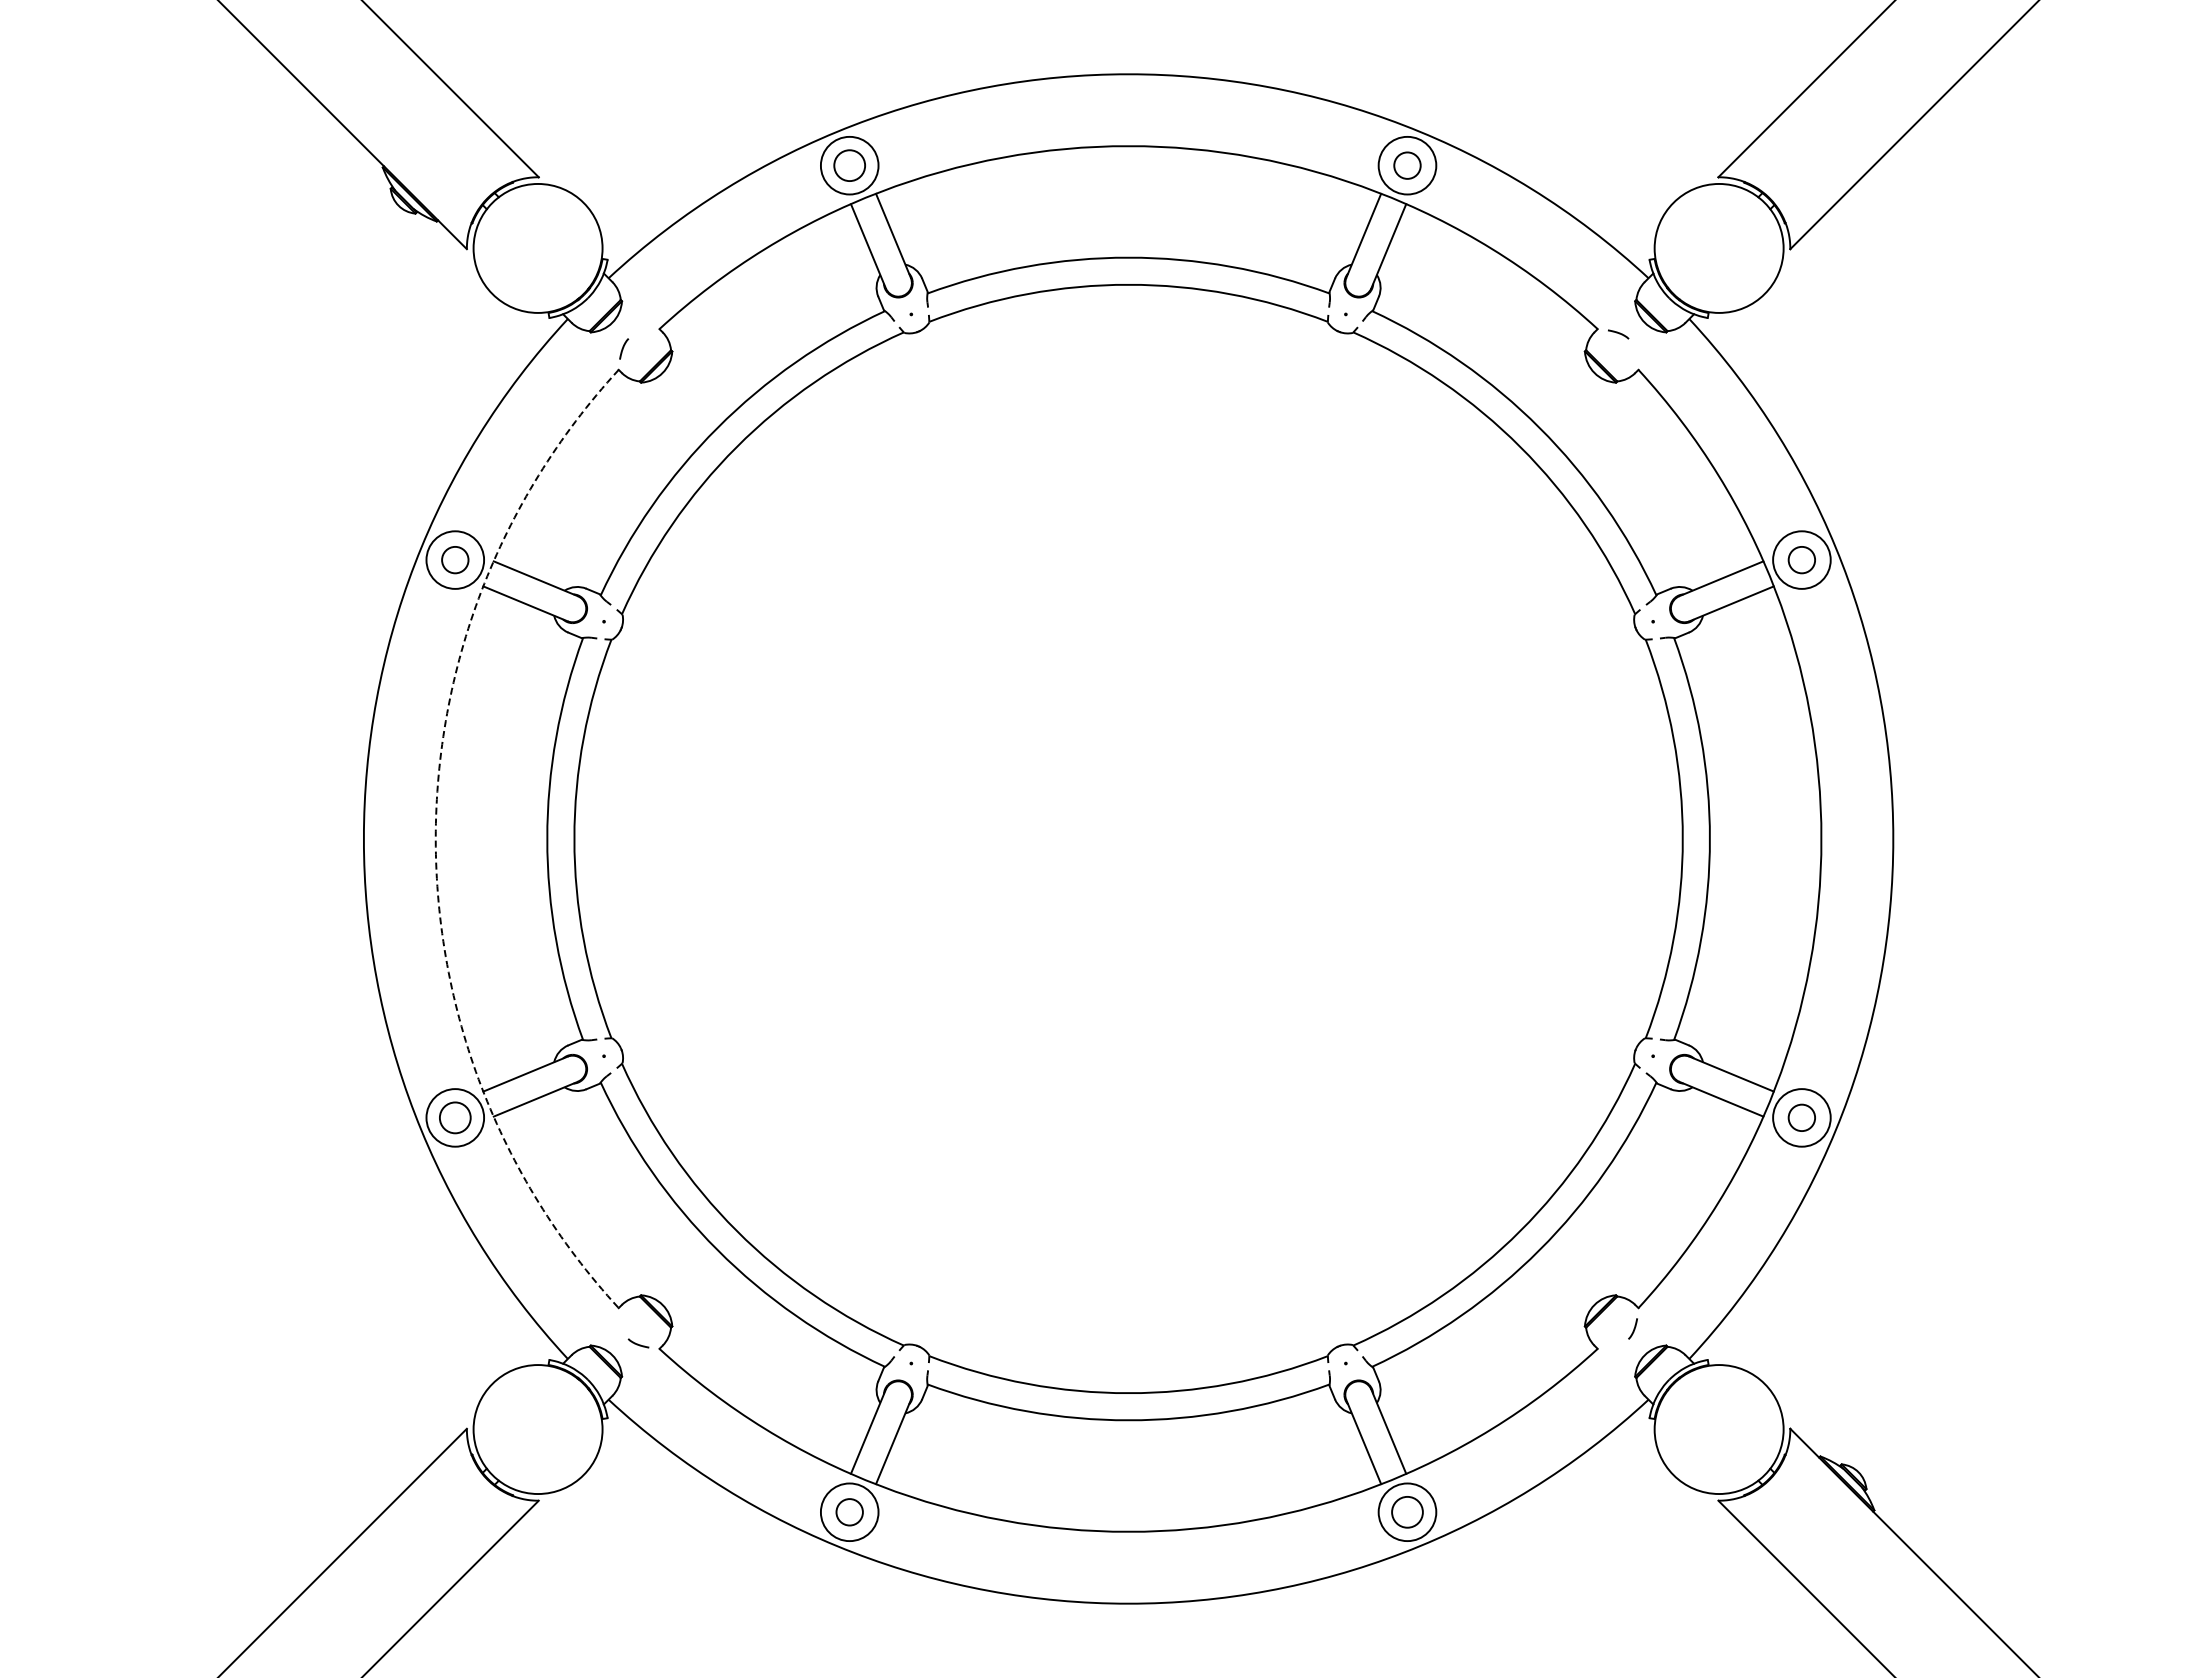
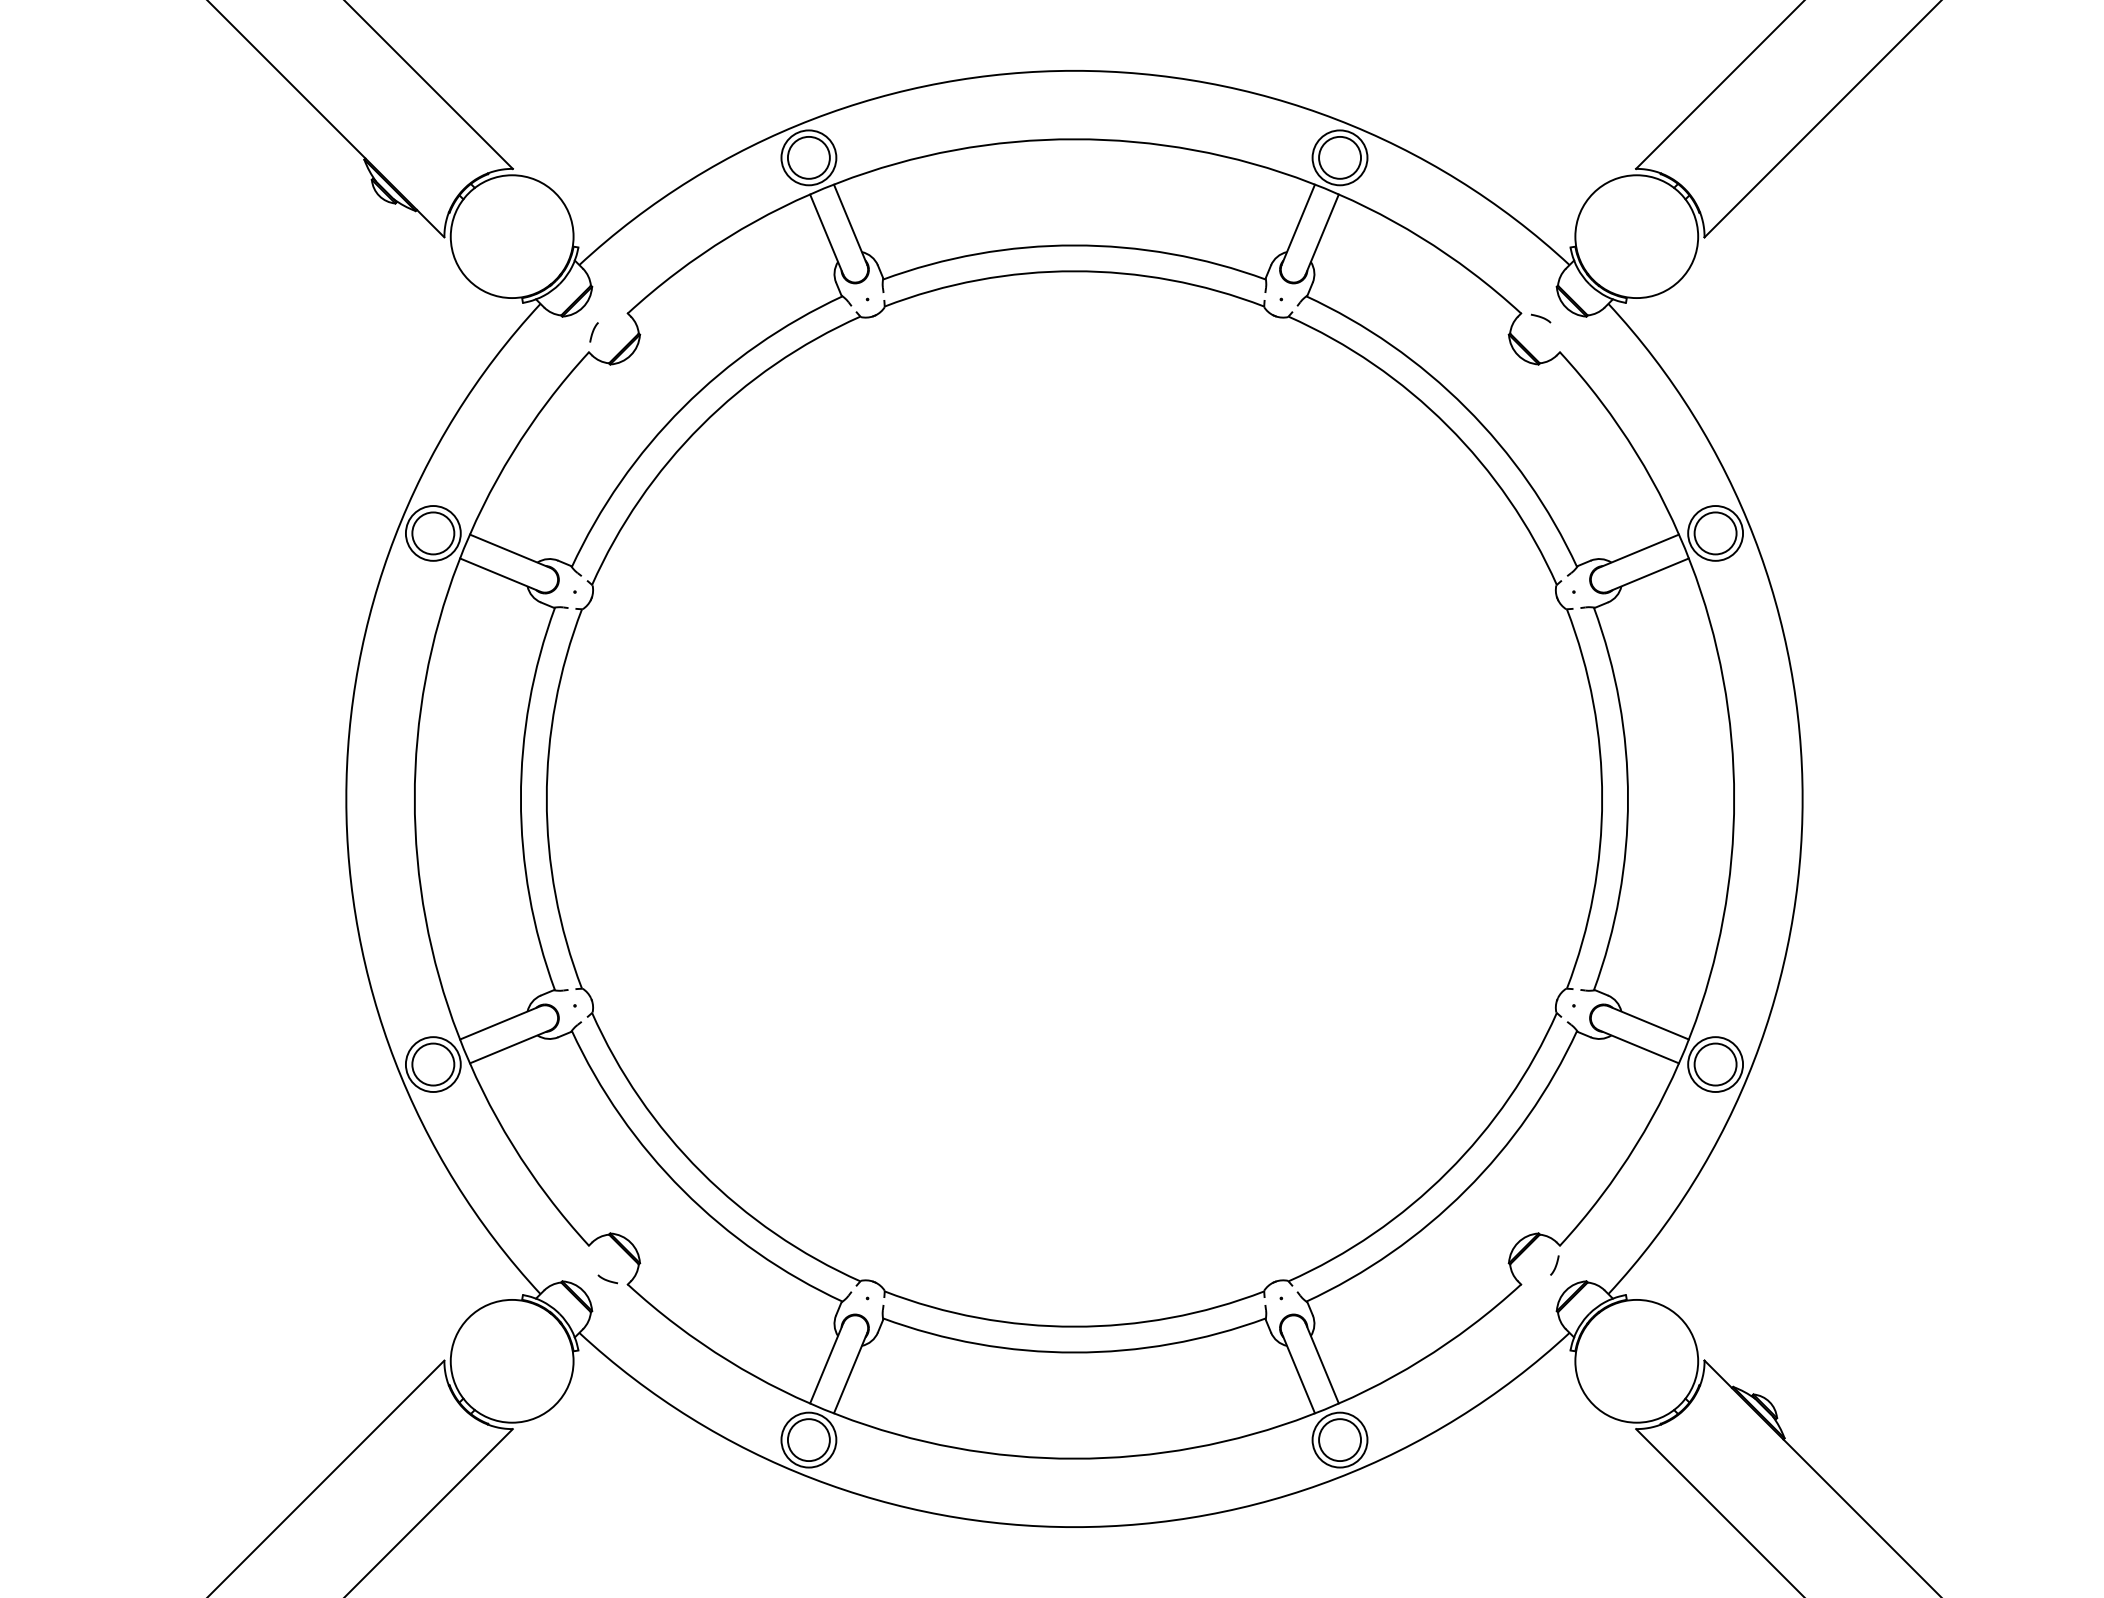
circle: (849, 165) -> (808, 157), size x1.43
circle: (1407, 165) -> (1340, 157), size x1.67
circle: (455, 560) -> (433, 533), size x1.67
circle: (1801, 560) -> (1715, 533), size x1.67
arc: (435, 838) -> (414, 798), dashed -> solid
circle: (455, 1117) -> (433, 1064), size x1.43
circle: (1801, 1117) -> (1715, 1064), size x1.67
circle: (849, 1512) -> (808, 1440), size x1.67
circle: (1407, 1512) -> (1340, 1440), size x1.43

